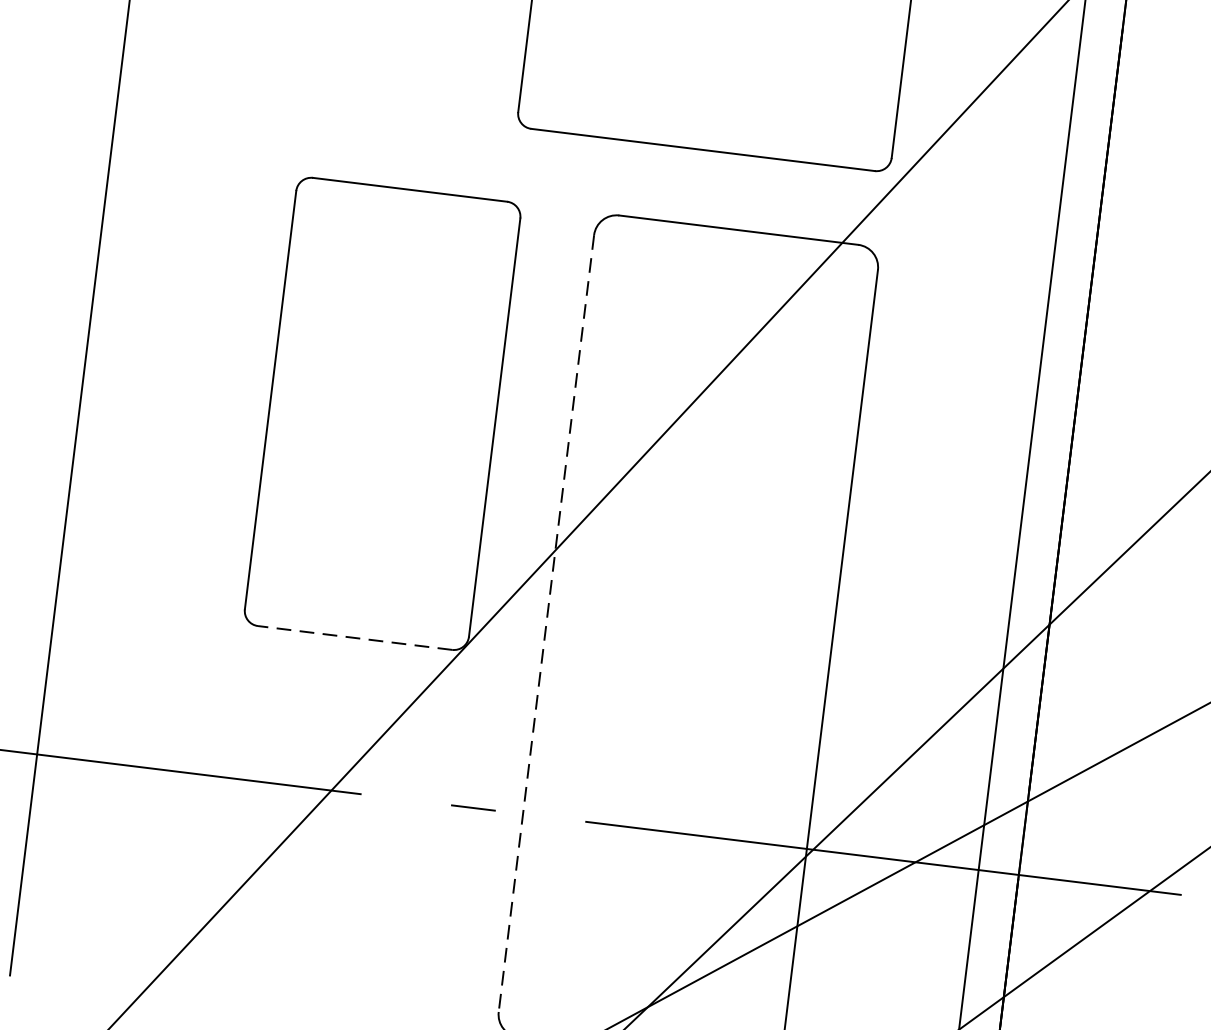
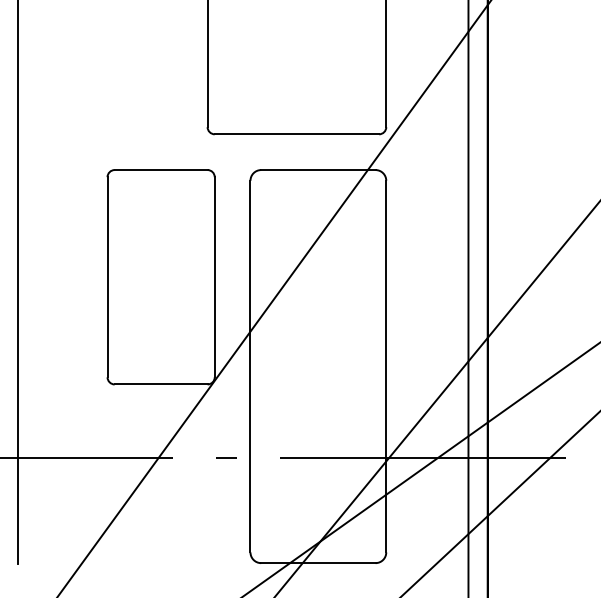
line: (546, 623) -> (250, 366), dashed -> solid
line: (353, 637) -> (160, 384), dashed -> solid

